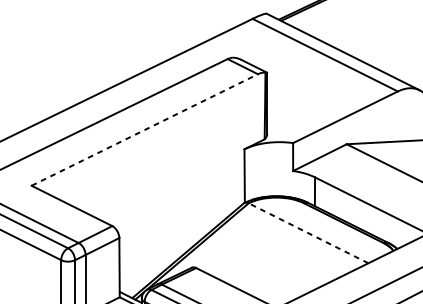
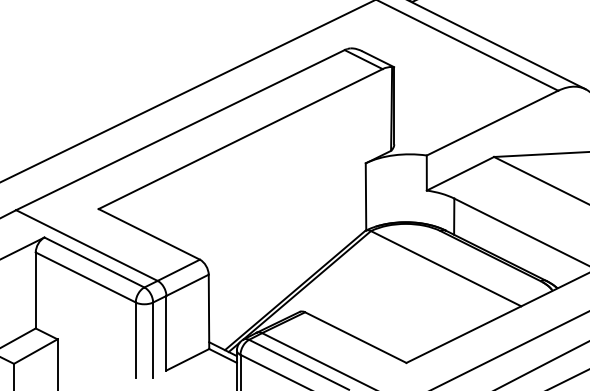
line: (145, 129) -> (241, 138), dashed -> solid
line: (308, 233) -> (445, 268), dashed -> solid

